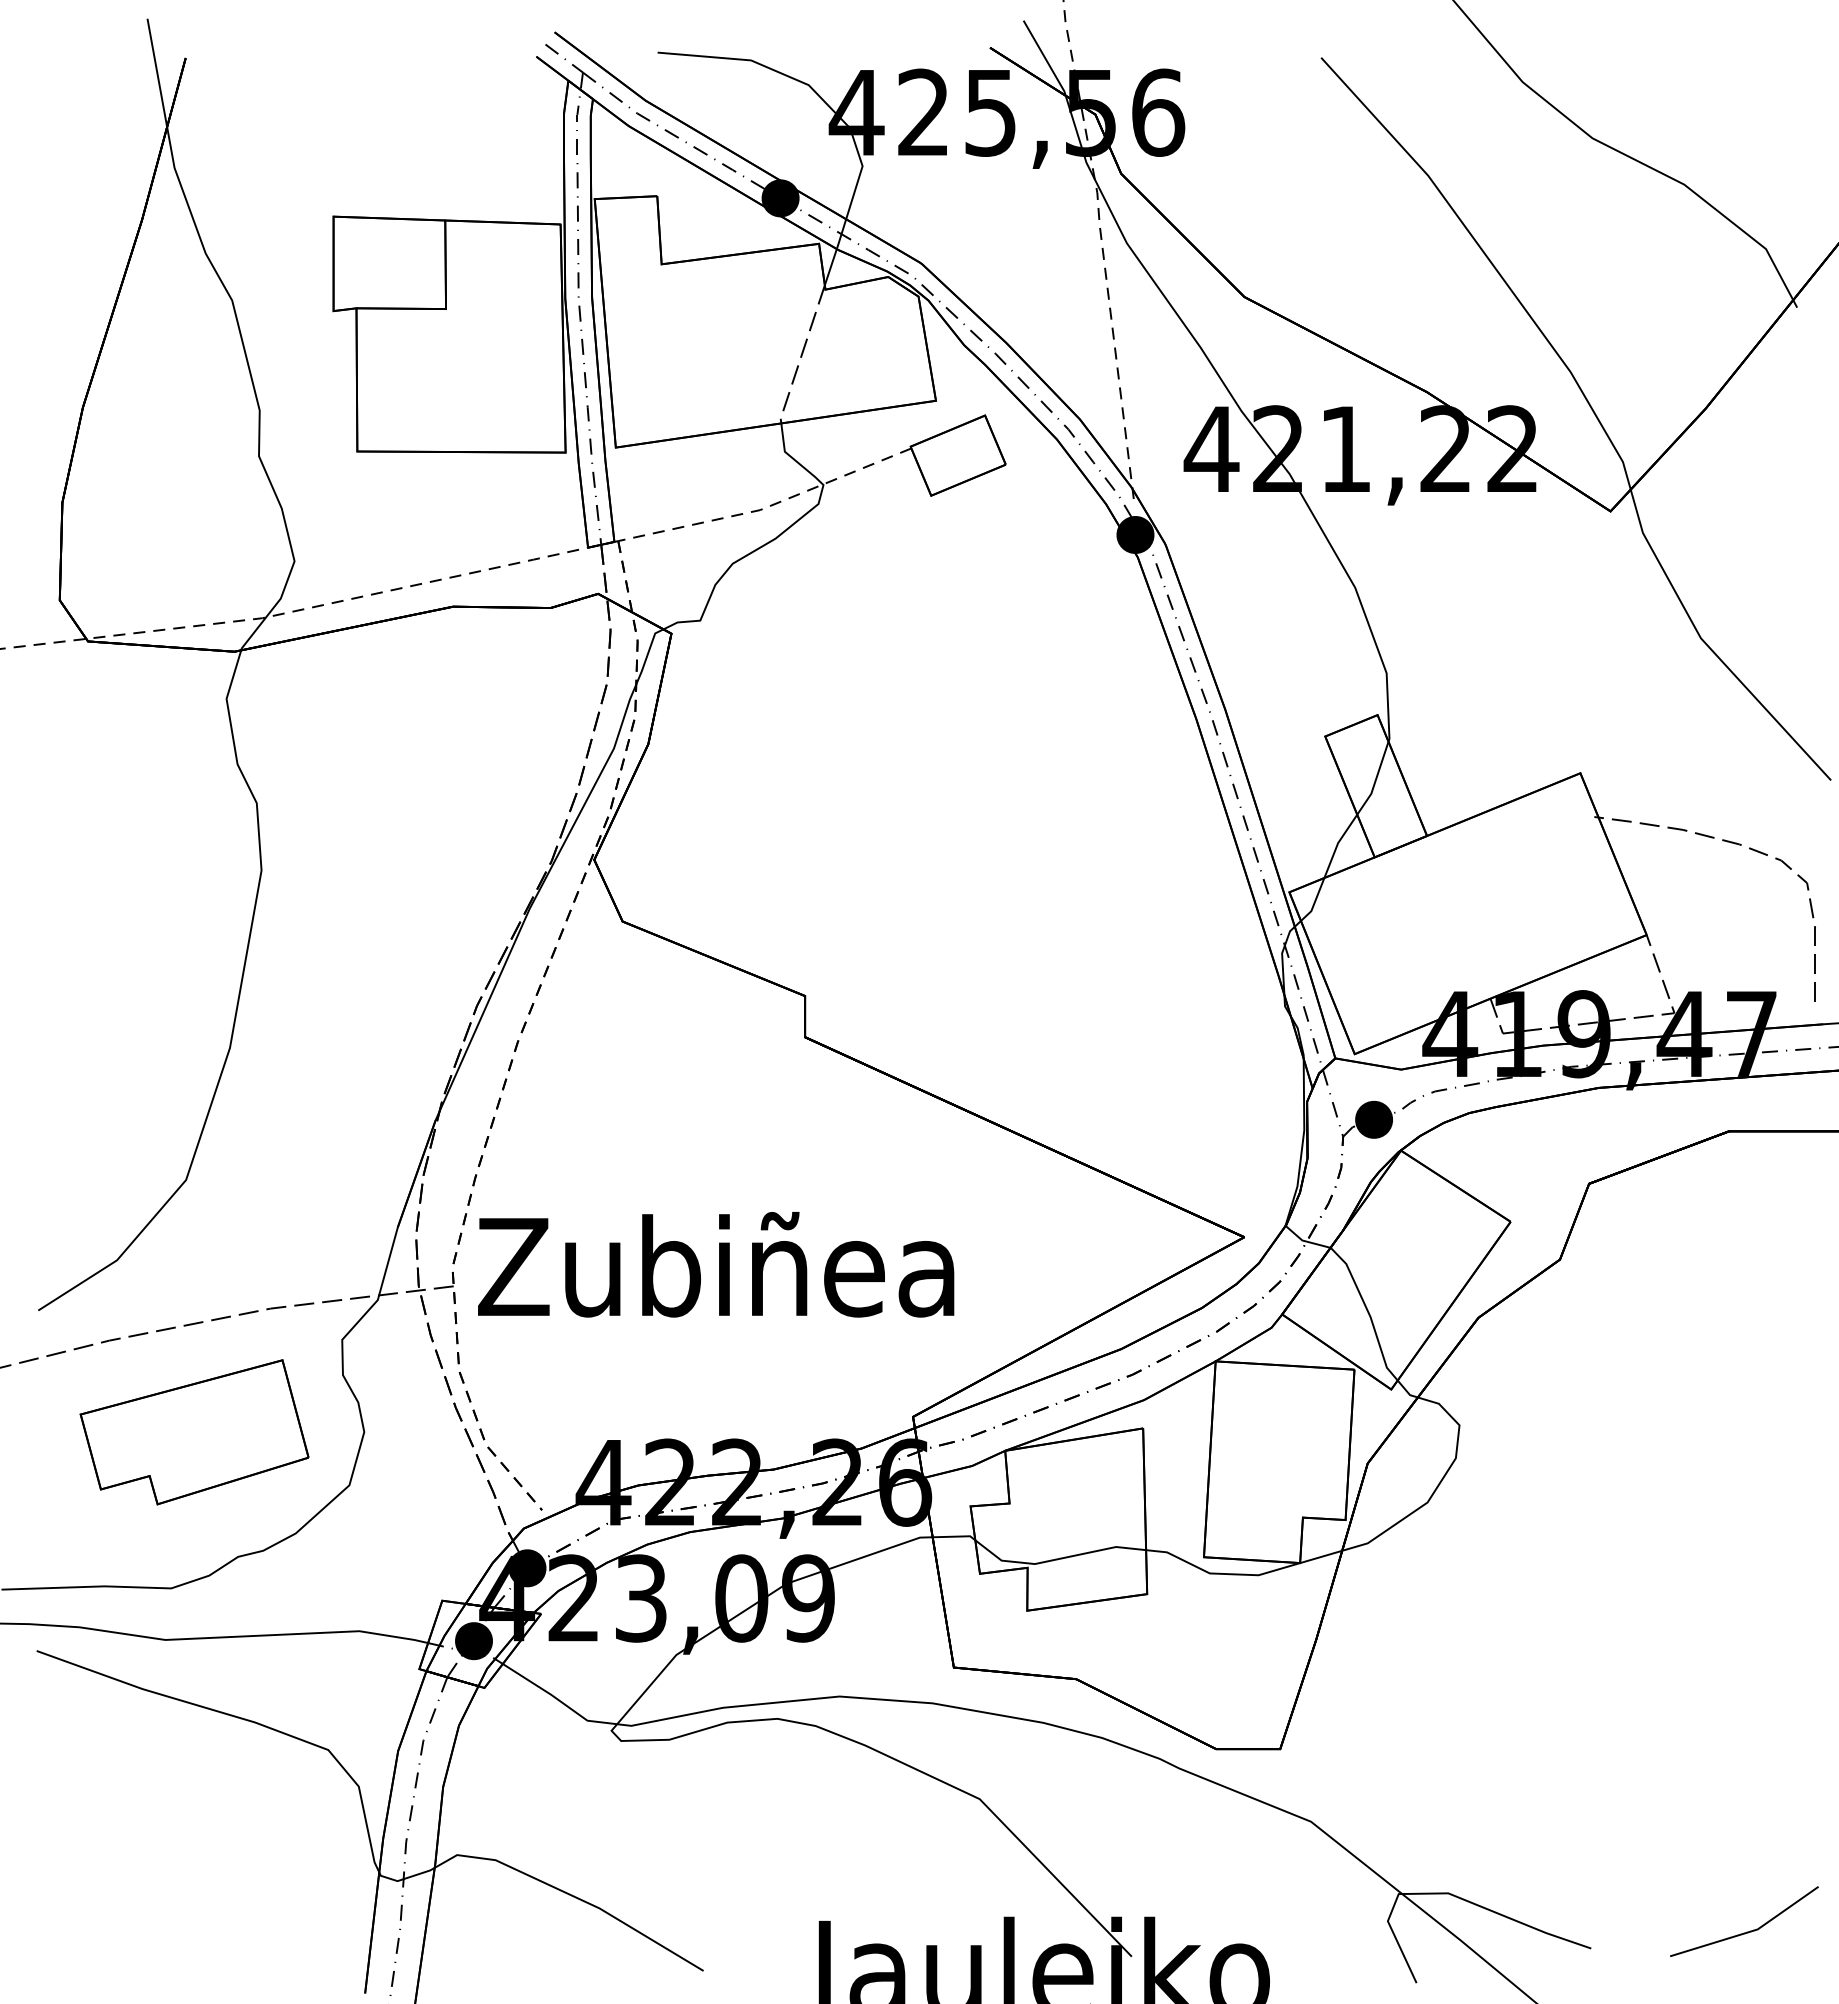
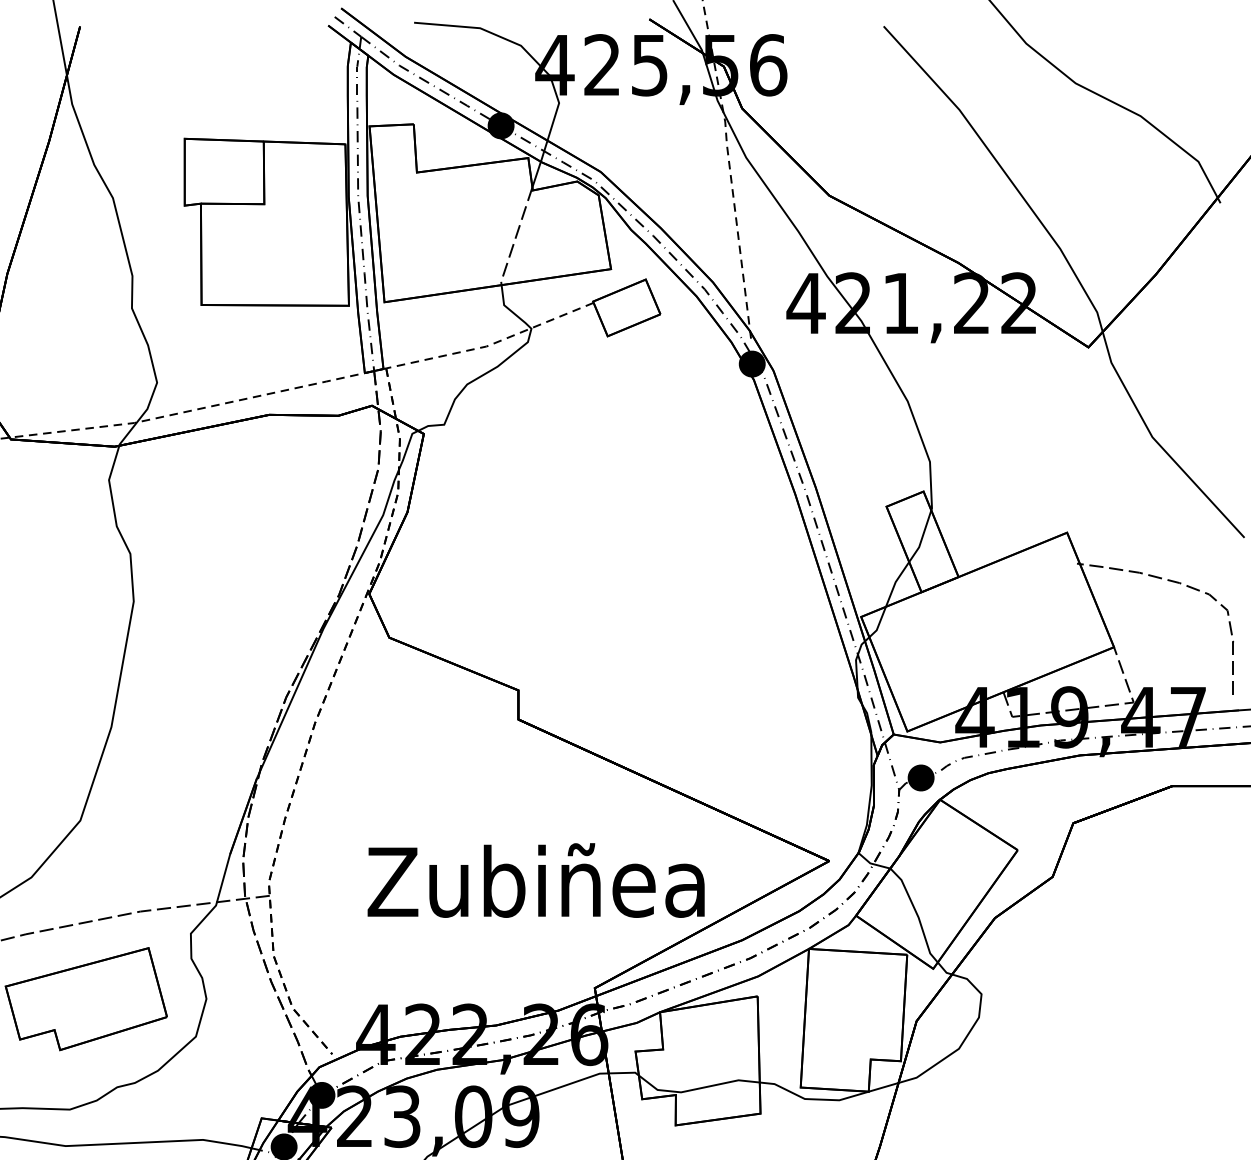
text: (716, 1264) -> (536, 880), moved

